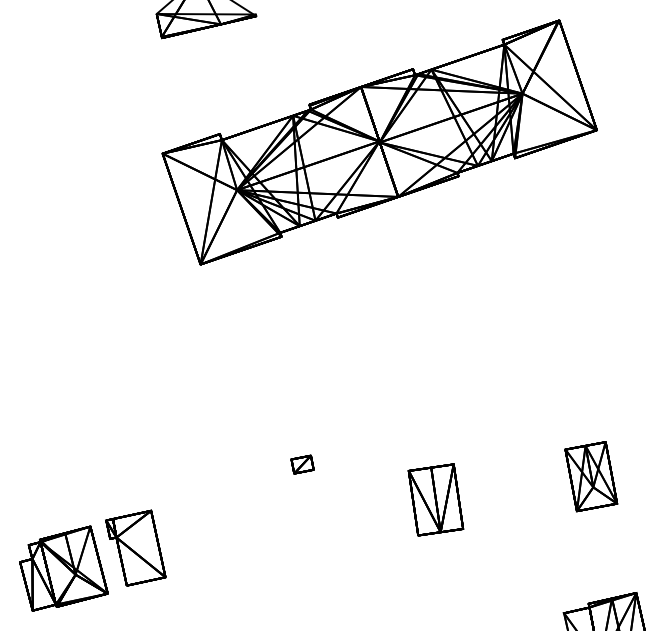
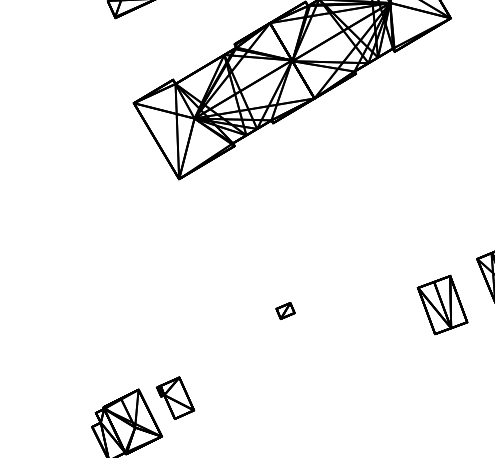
part: (435, 499) -> (442, 304), moved
part: (135, 547) -> (175, 398), size x0.7

